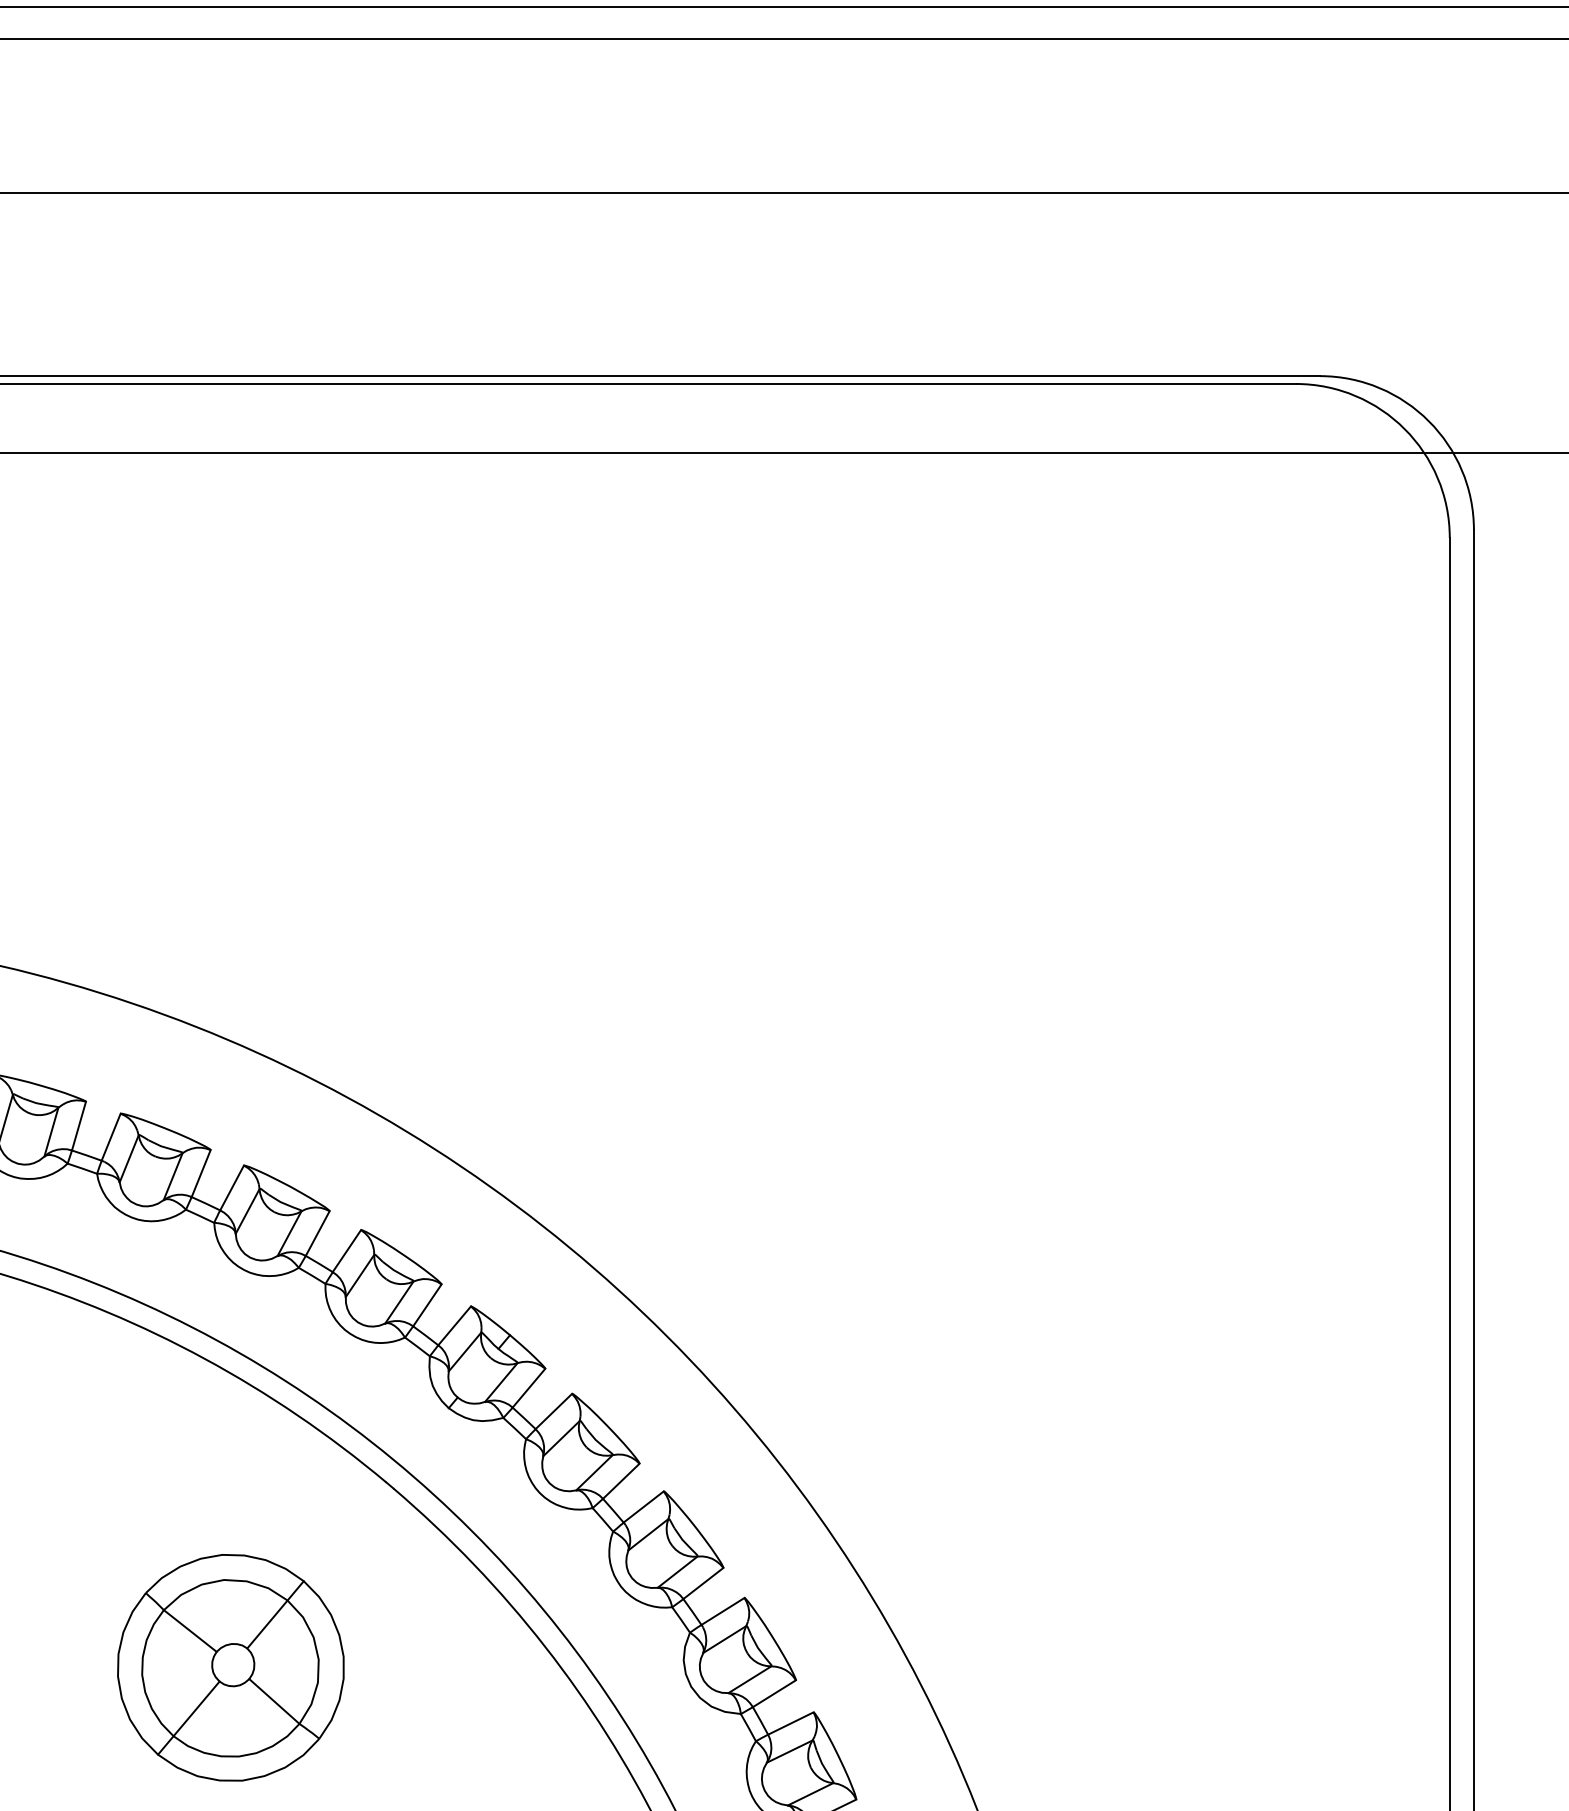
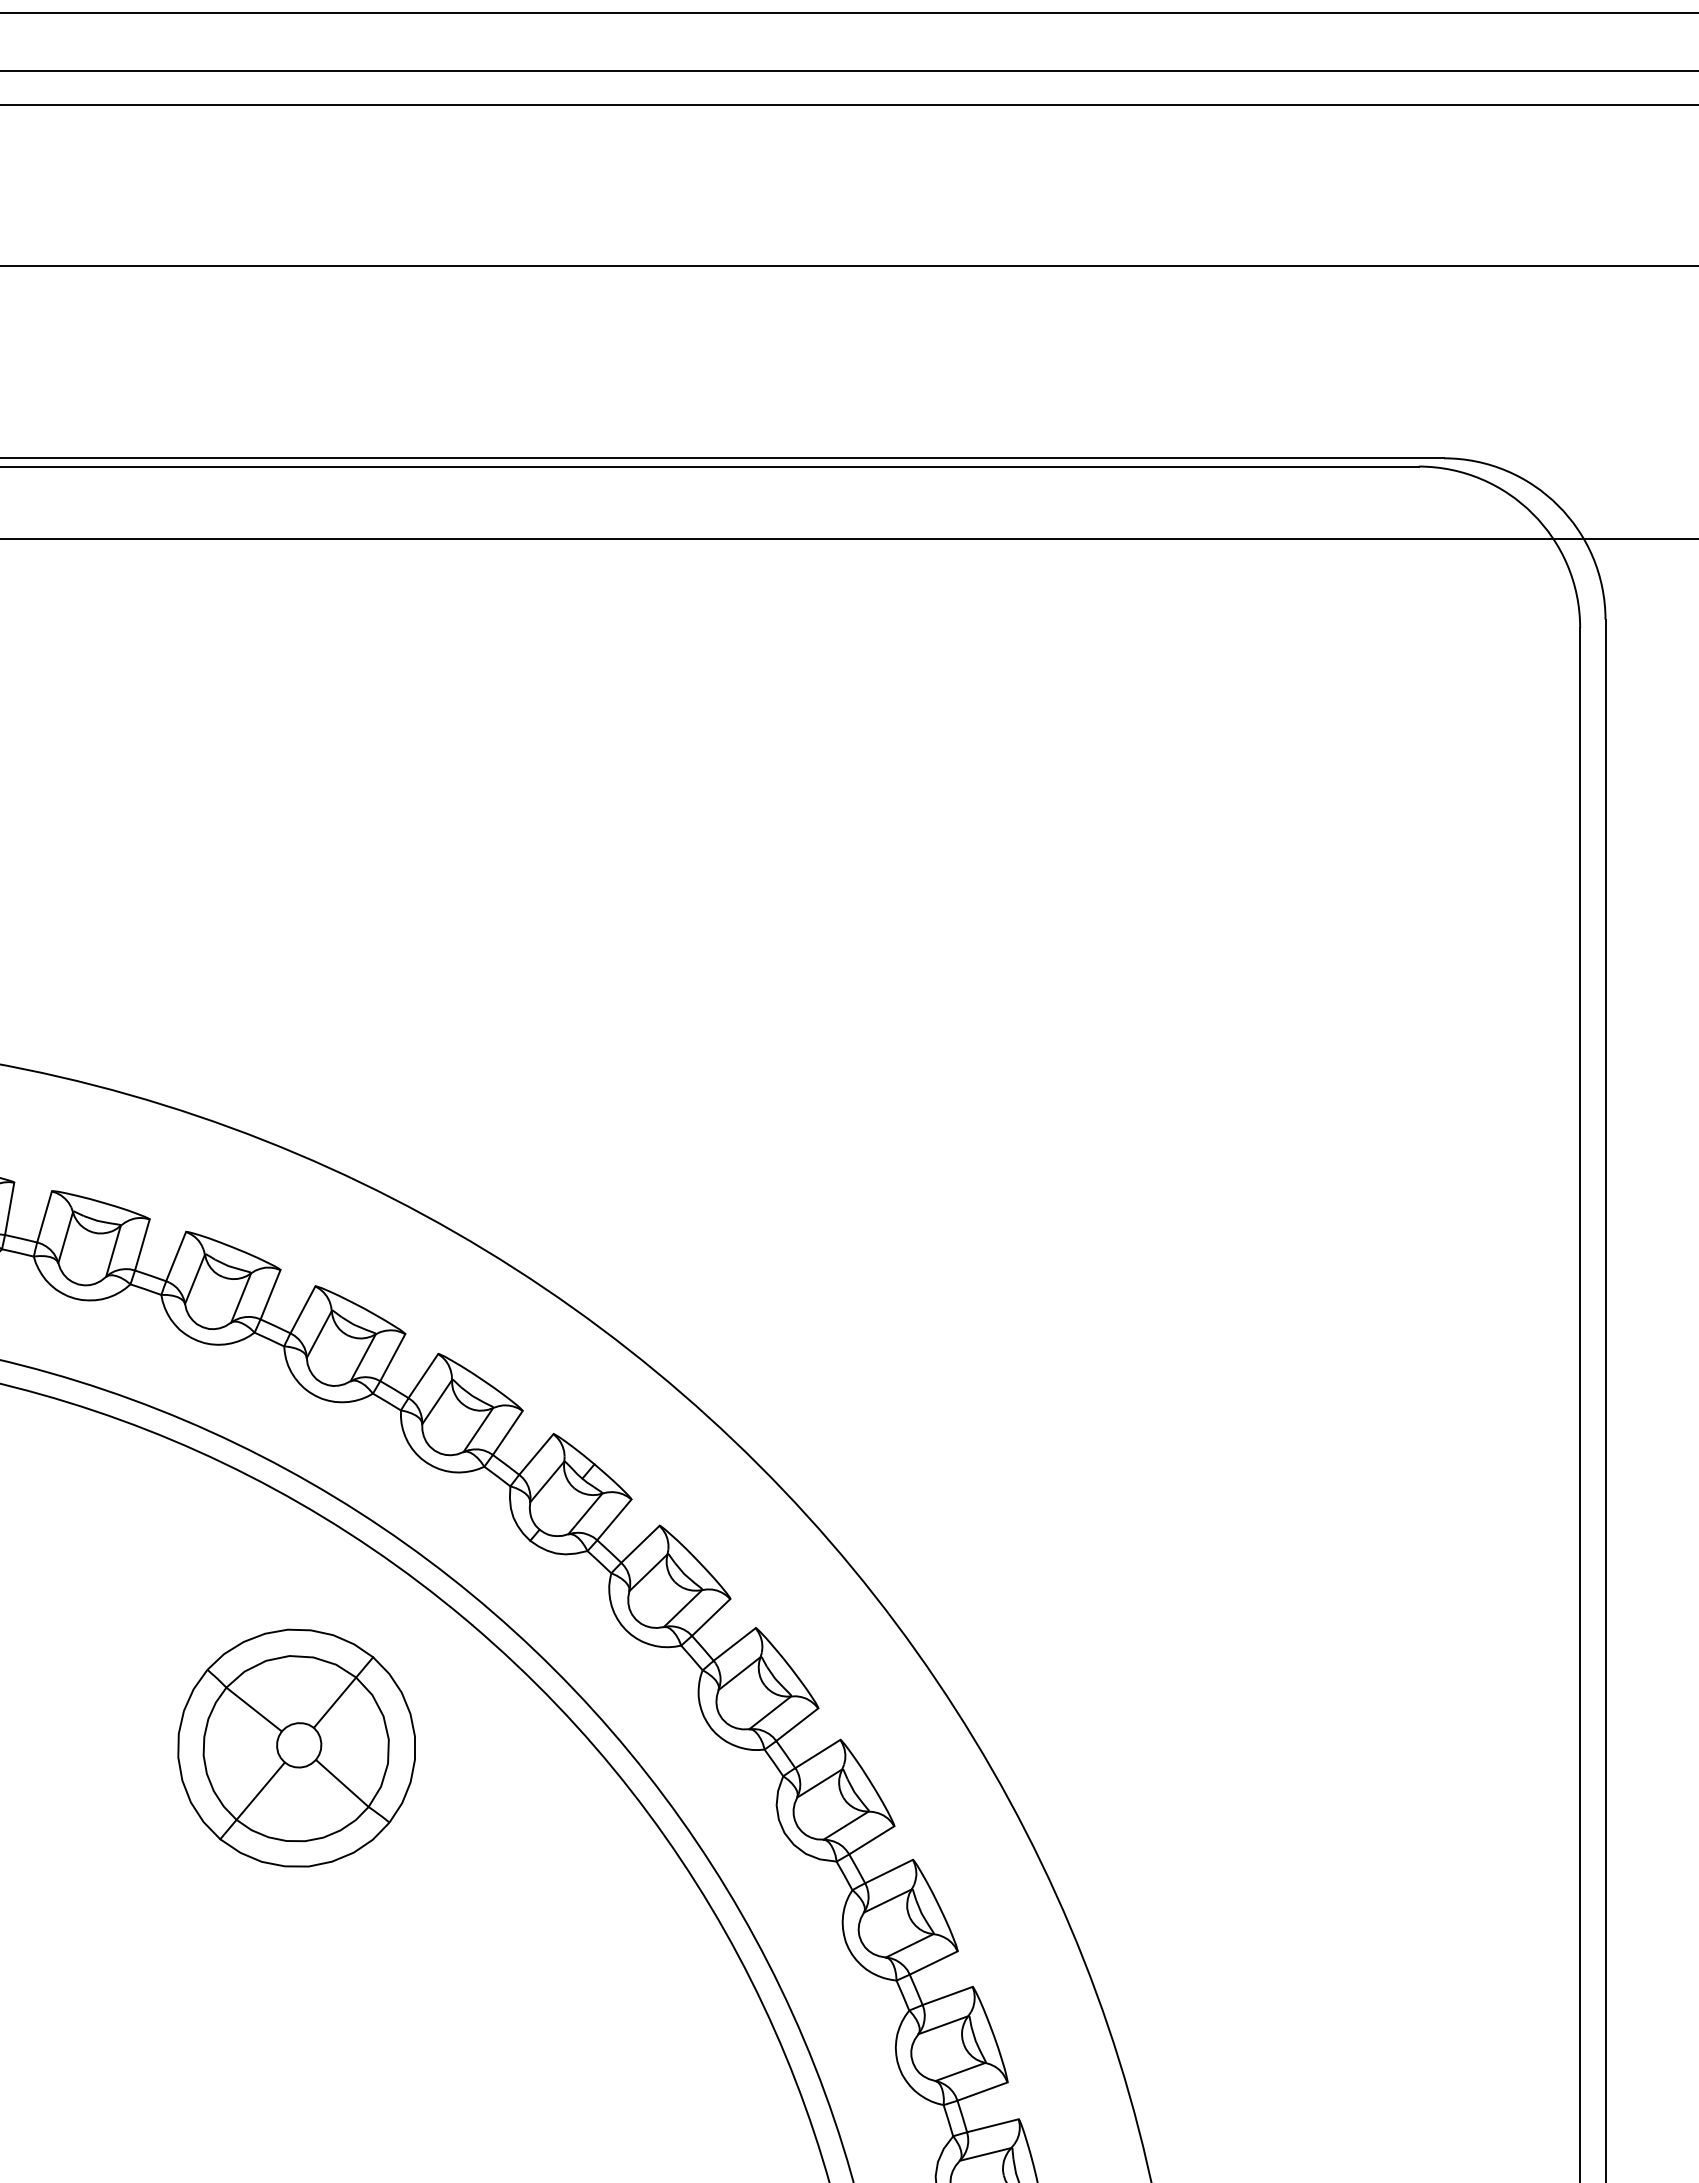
part: (230, 1667) -> (296, 1747), moved

